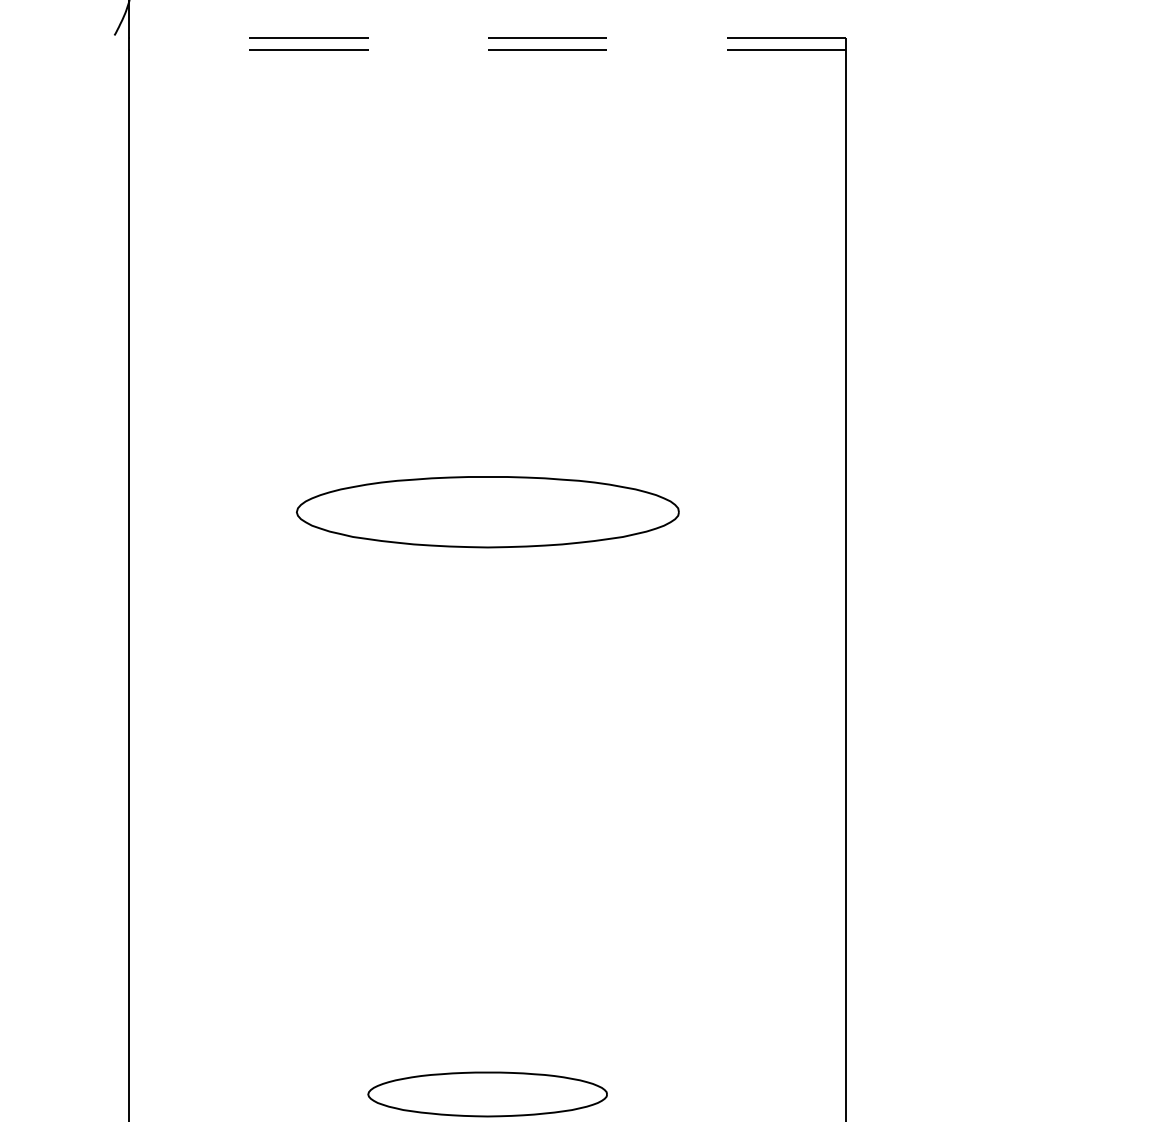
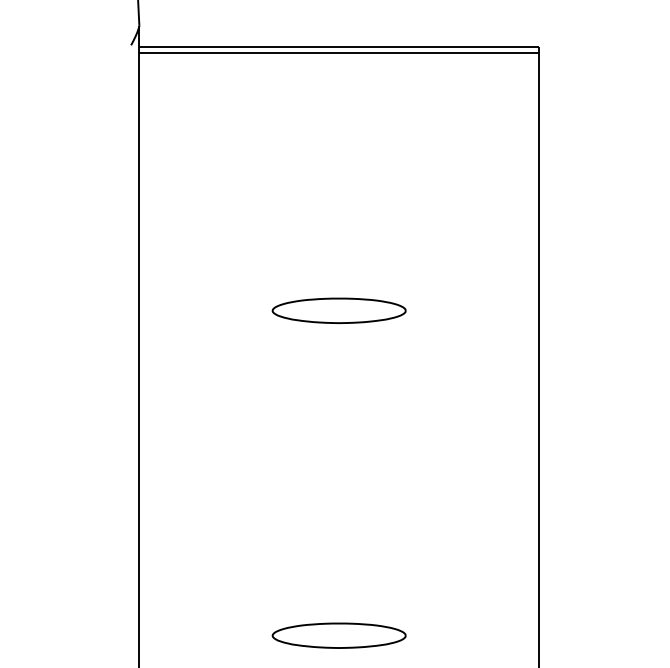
line: (488, 37) -> (339, 46), dashed -> solid
line: (488, 50) -> (339, 53), dashed -> solid
part: (486, 511) -> (338, 310), size x0.62

